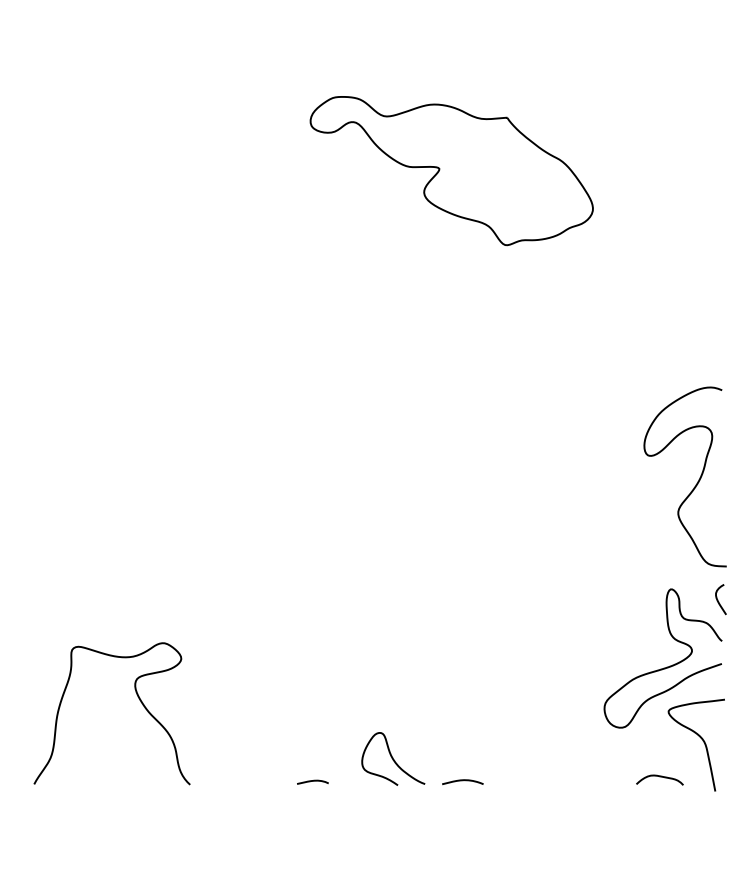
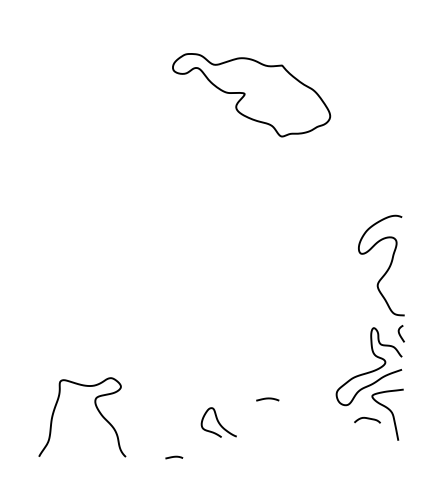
curve: (139, 701) -> (97, 410), moved
curve: (659, 778) -> (367, 419), moved
curve: (313, 782) -> (174, 457), moved
curve: (462, 782) -> (267, 399), moved

